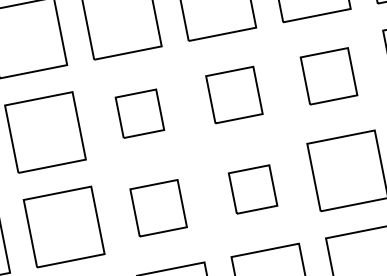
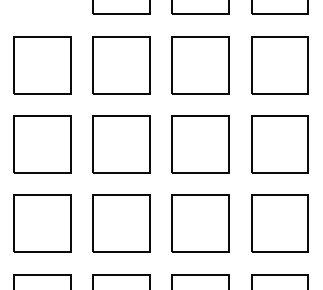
part: (328, 76) -> (279, 144), size x1.43
part: (234, 95) -> (200, 144), size x1.43
part: (139, 113) -> (121, 144), size x1.67
part: (252, 189) -> (200, 223), size x1.67
part: (158, 208) -> (121, 223), size x1.43

